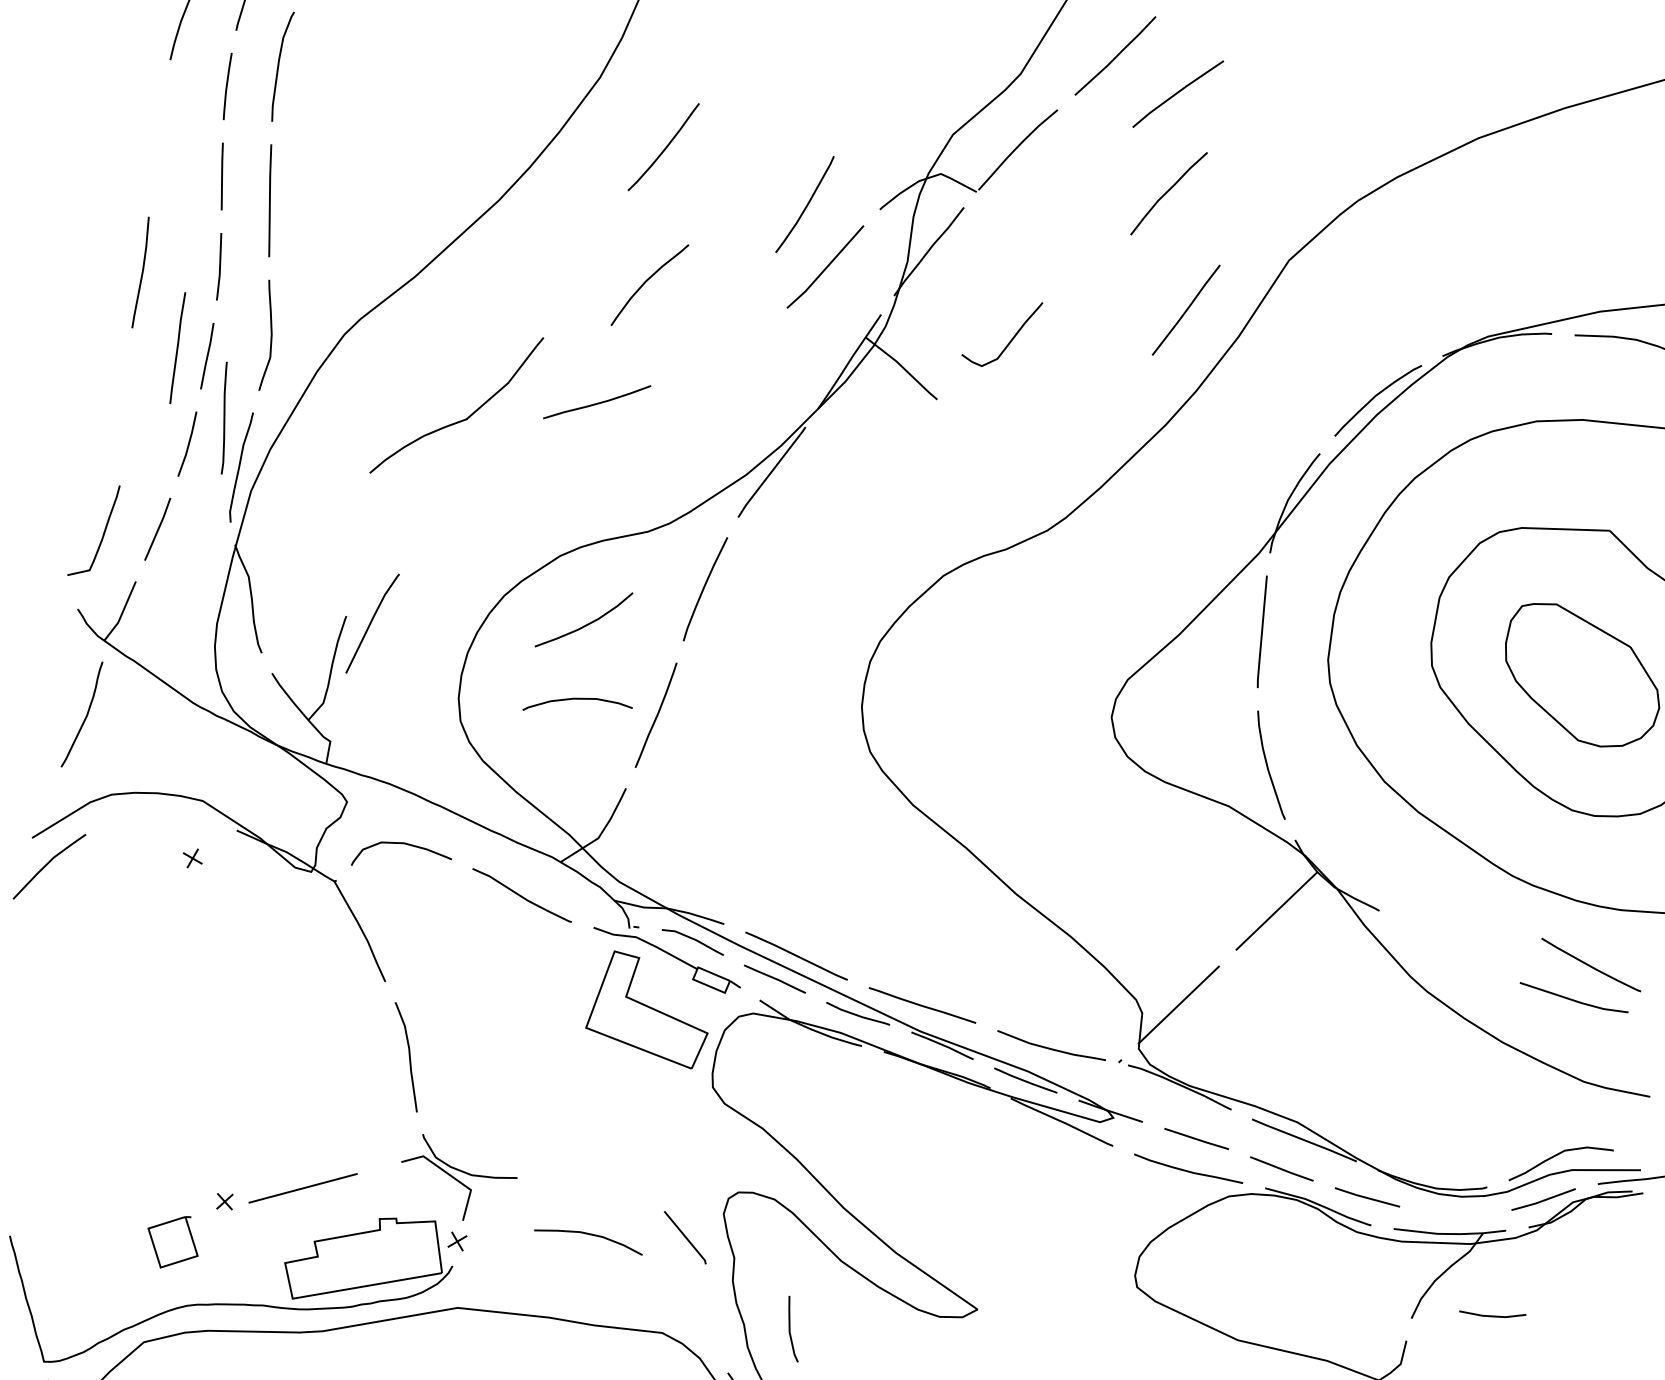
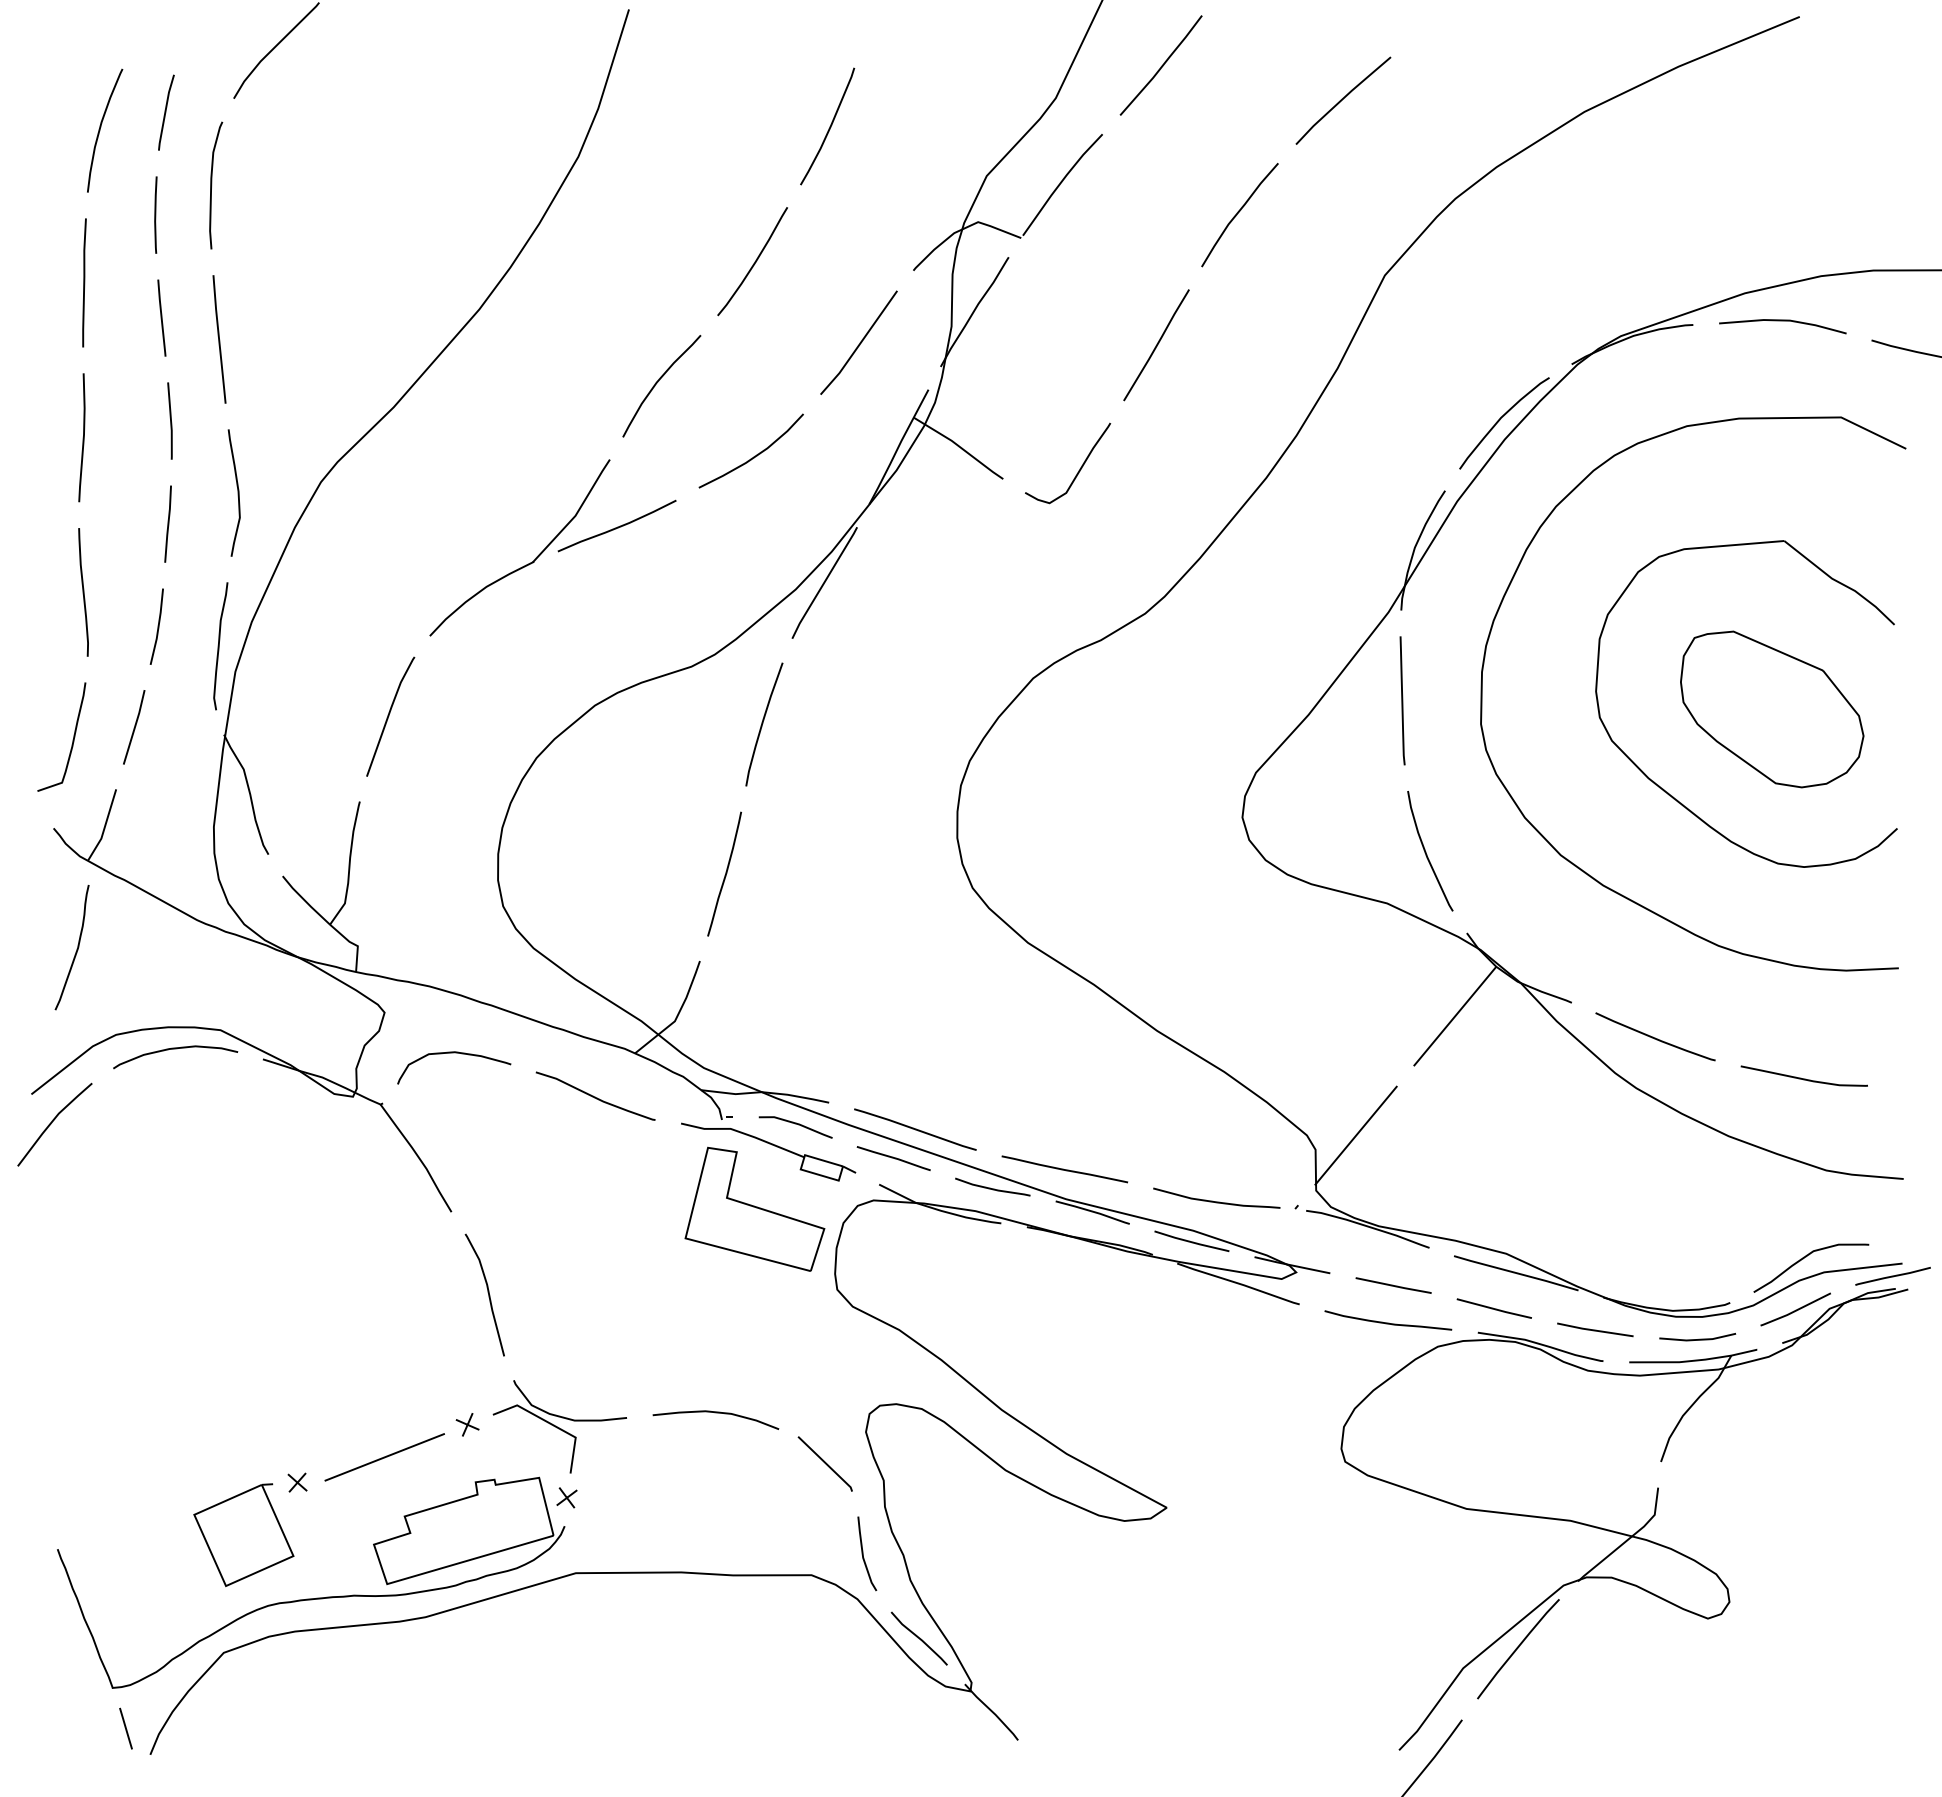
curve: (1178, 93) -> (1343, 99), moved
curve: (665, 147) -> (754, 261), moved
curve: (806, 204) -> (829, 126), moved
line: (1186, 310) -> (1156, 345), moved
curve: (1011, 338) -> (1079, 468), moved
line: (177, 347) -> (84, 282), moved
curve: (224, 418) -> (83, 592), moved
part: (462, 419) -> (528, 563), moved
curve: (371, 623) -> (389, 716), moved
curve: (585, 624) -> (753, 456), moved
curve: (578, 699) -> (175, 1049), moved
part: (192, 858) -> (467, 1424), moved
curve: (1591, 965) -> (1655, 1037), moved
curve: (588, 1235) -> (715, 1413), moved
part: (172, 1242) -> (243, 1535), size x1.67
line: (1492, 1316) -> (1697, 1339), moved
line: (790, 1328) -> (863, 1553), moved

